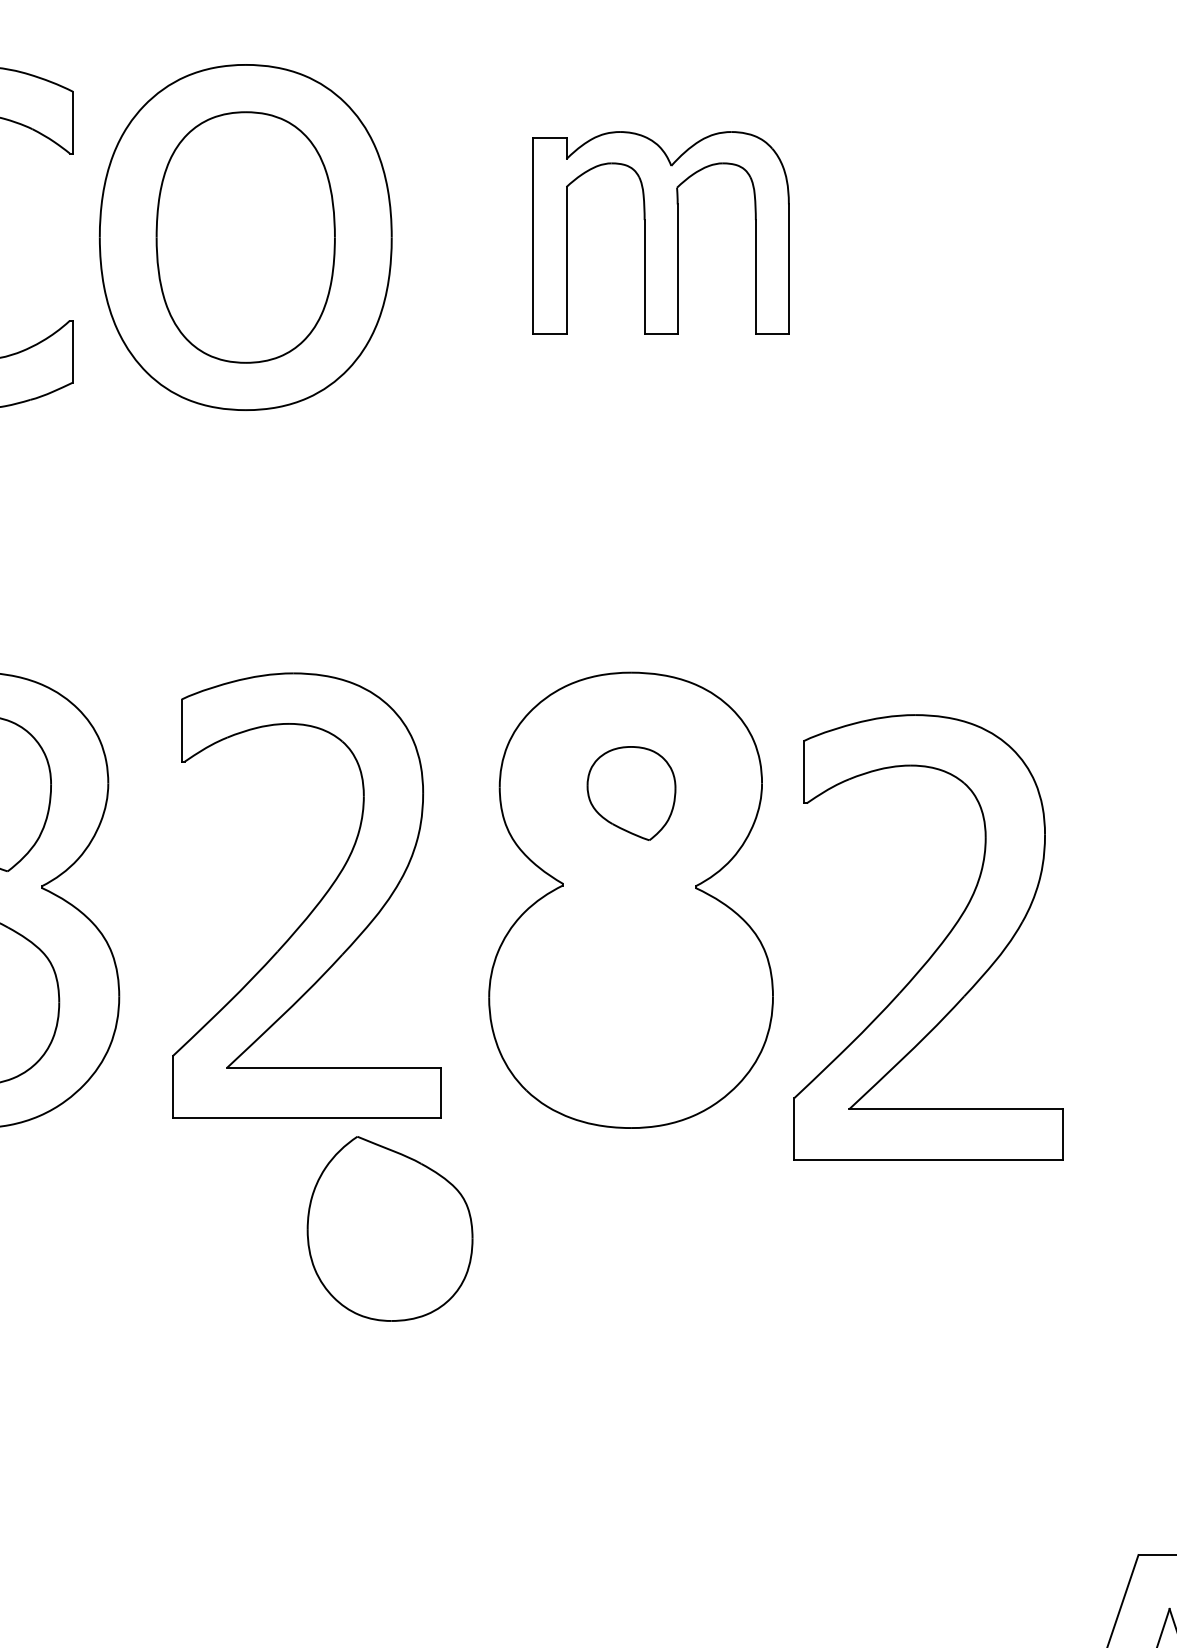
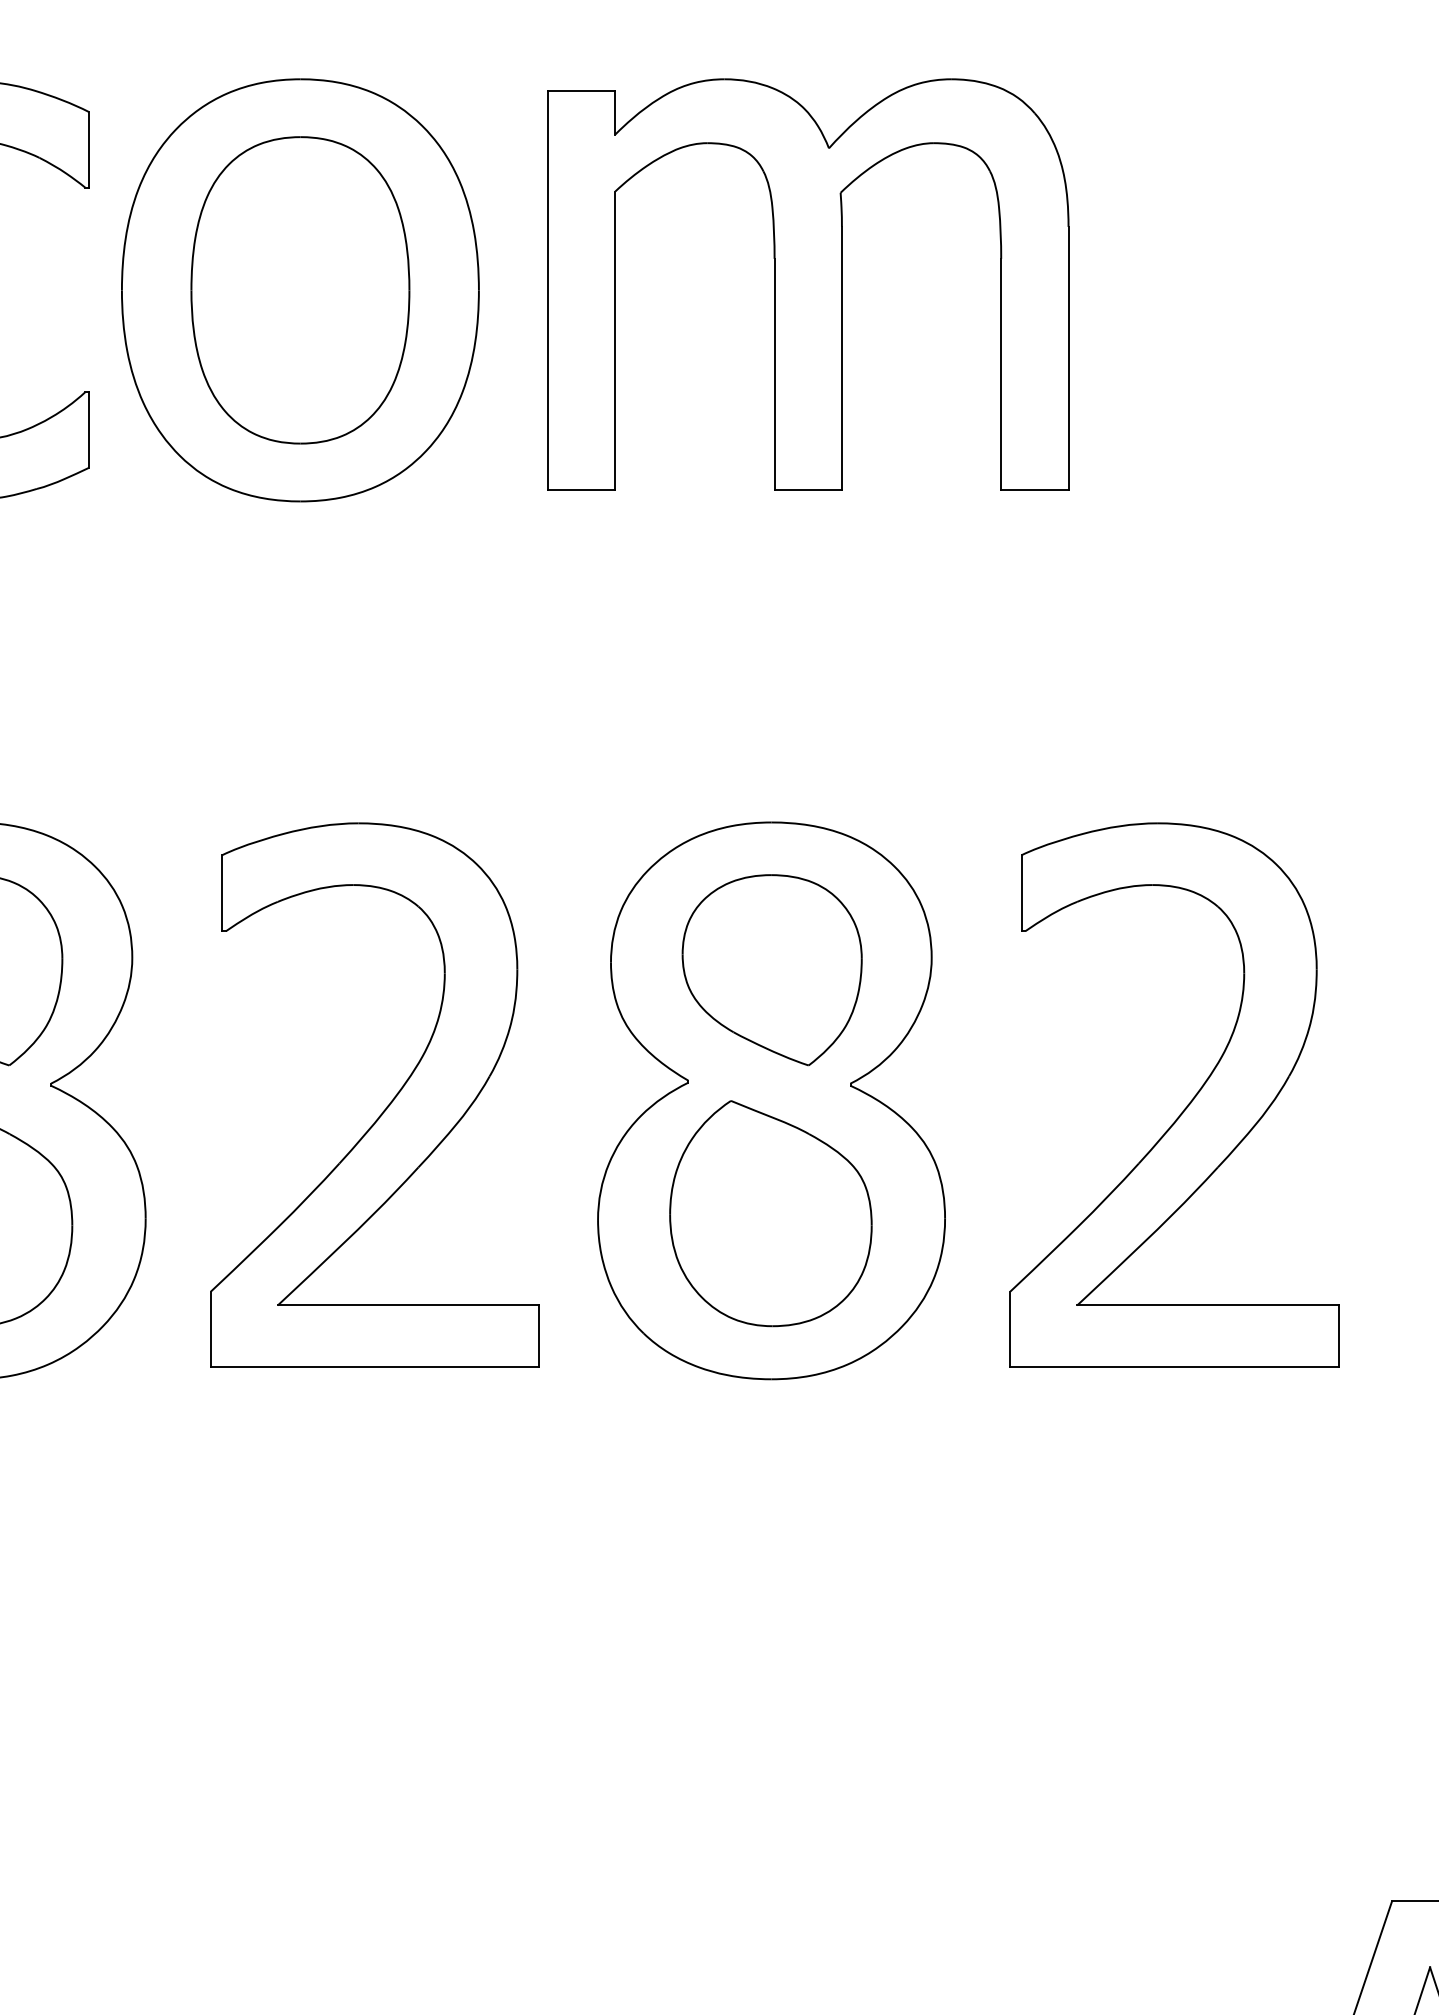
part: (661, 232) -> (808, 284), size x1.67
part: (631, 793) -> (771, 970), size x1.67
part: (939, 945) -> (1187, 1104), moved
part: (389, 1228) -> (770, 1213), moved

